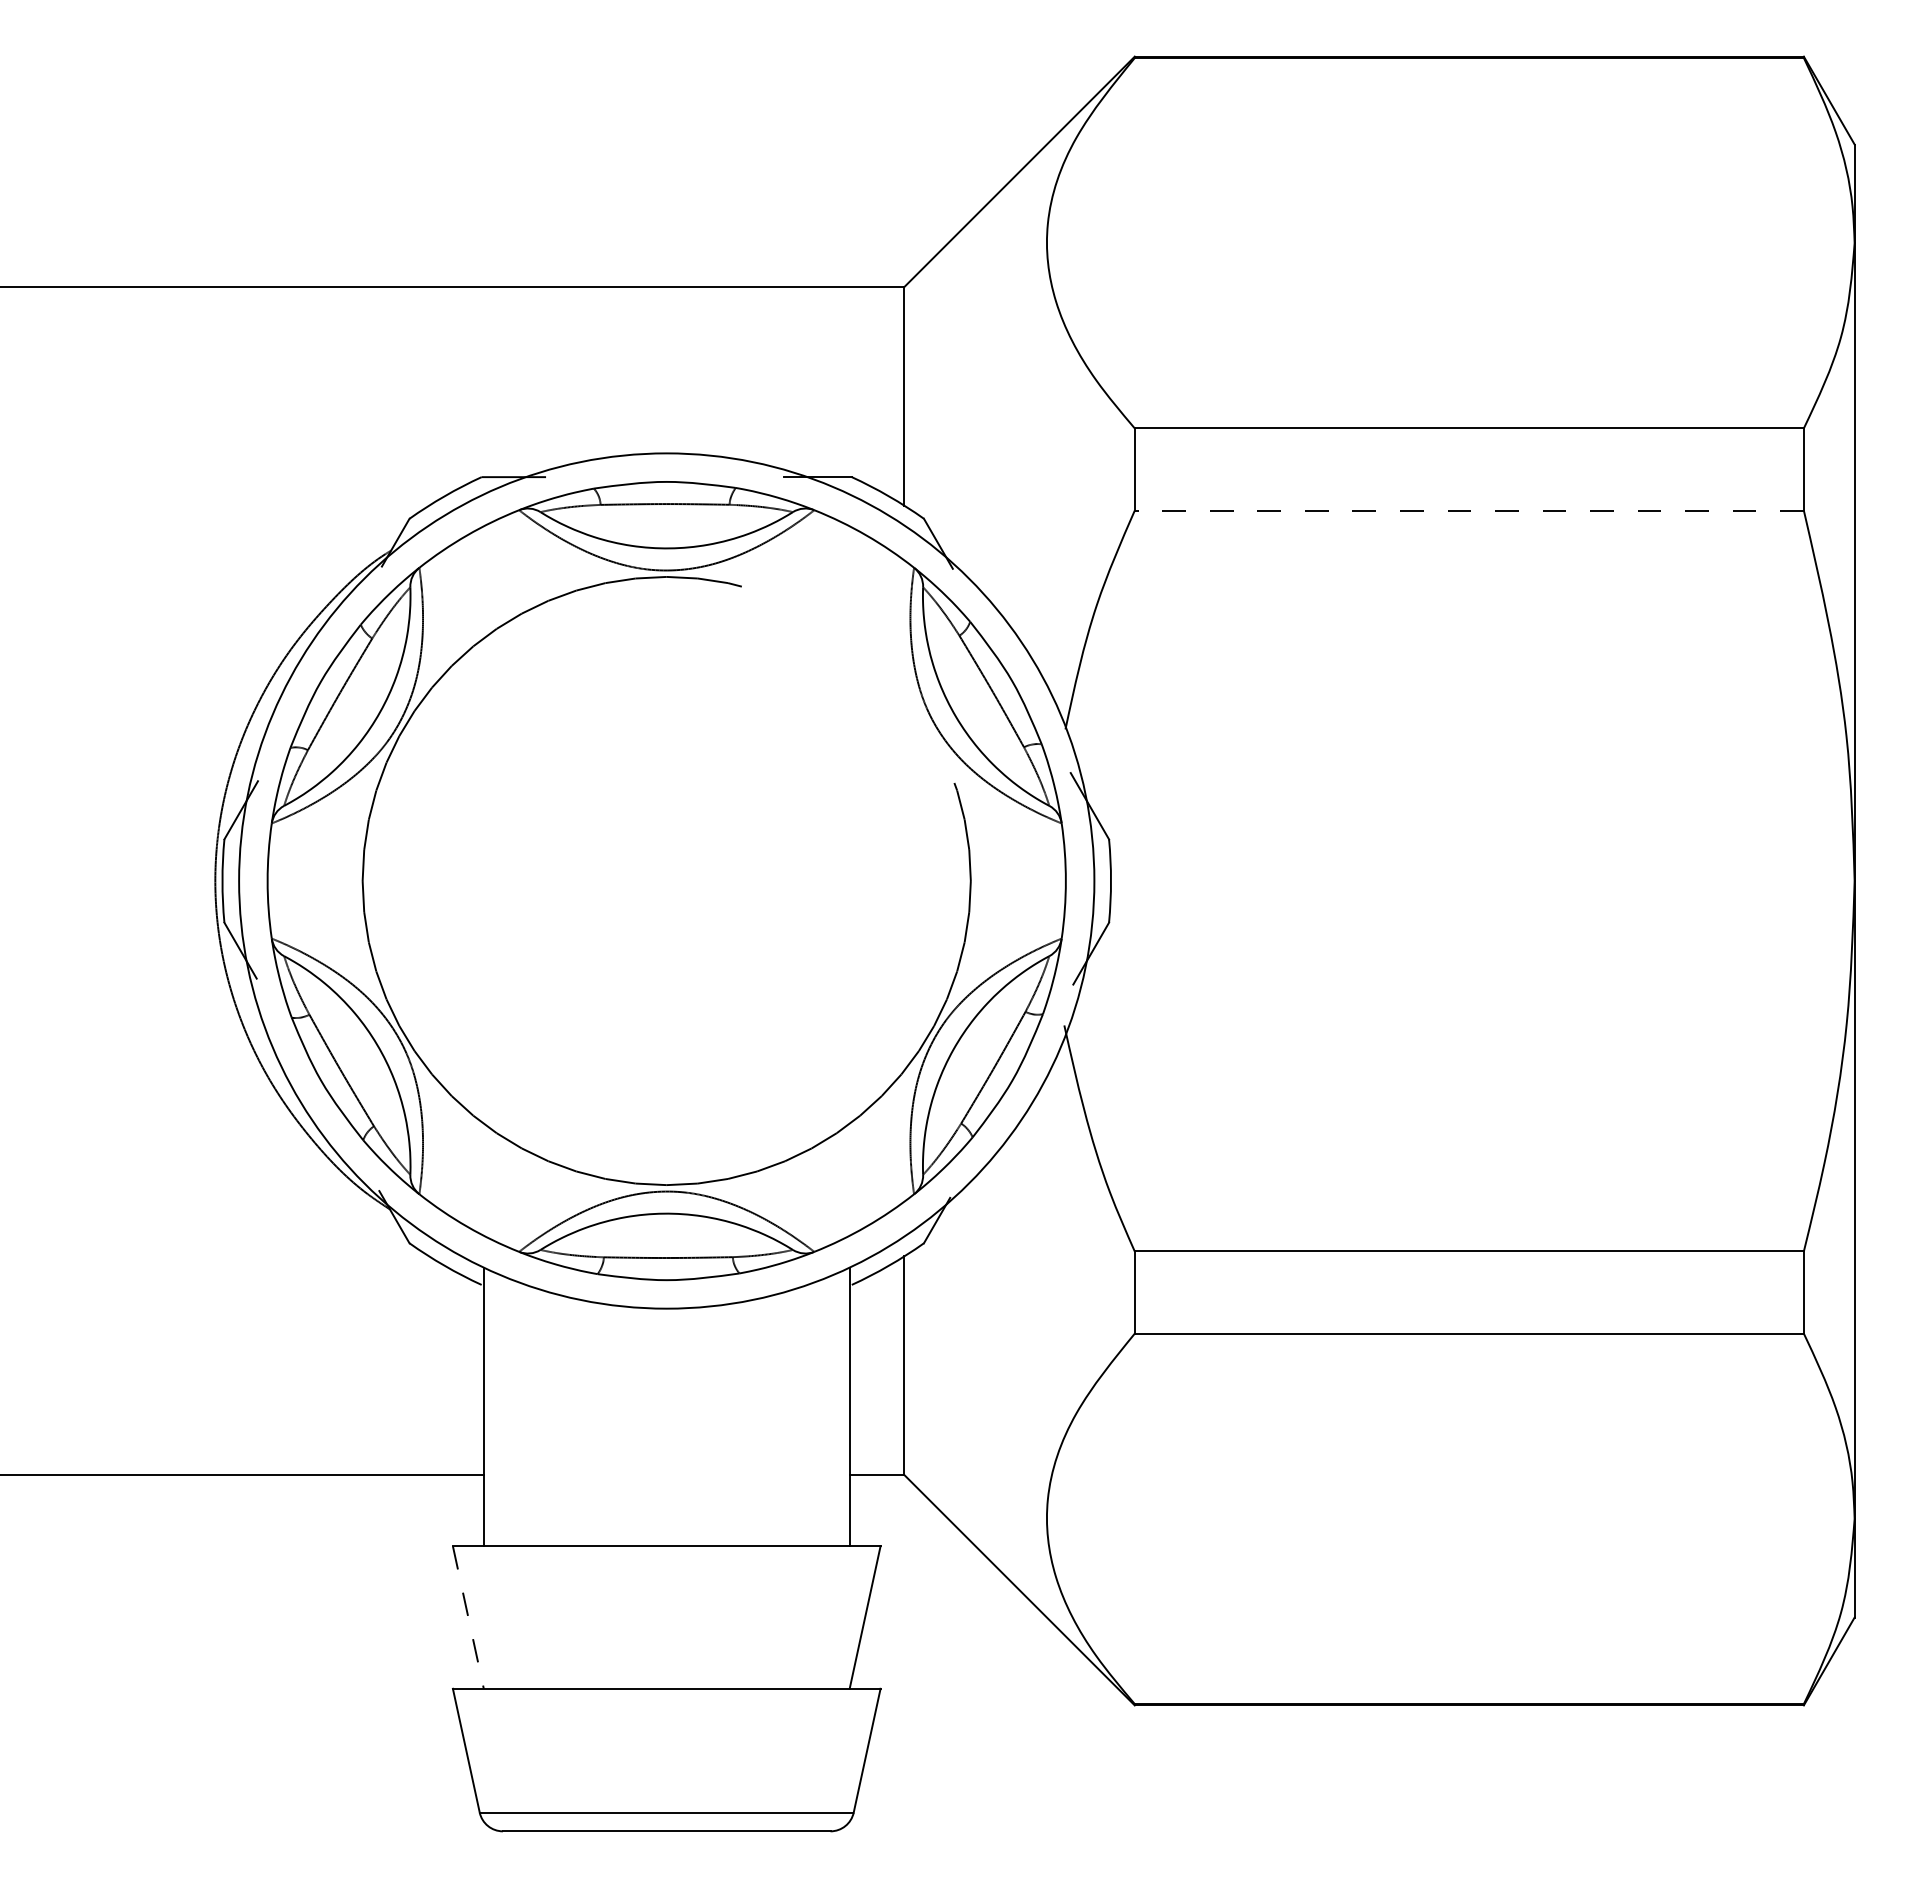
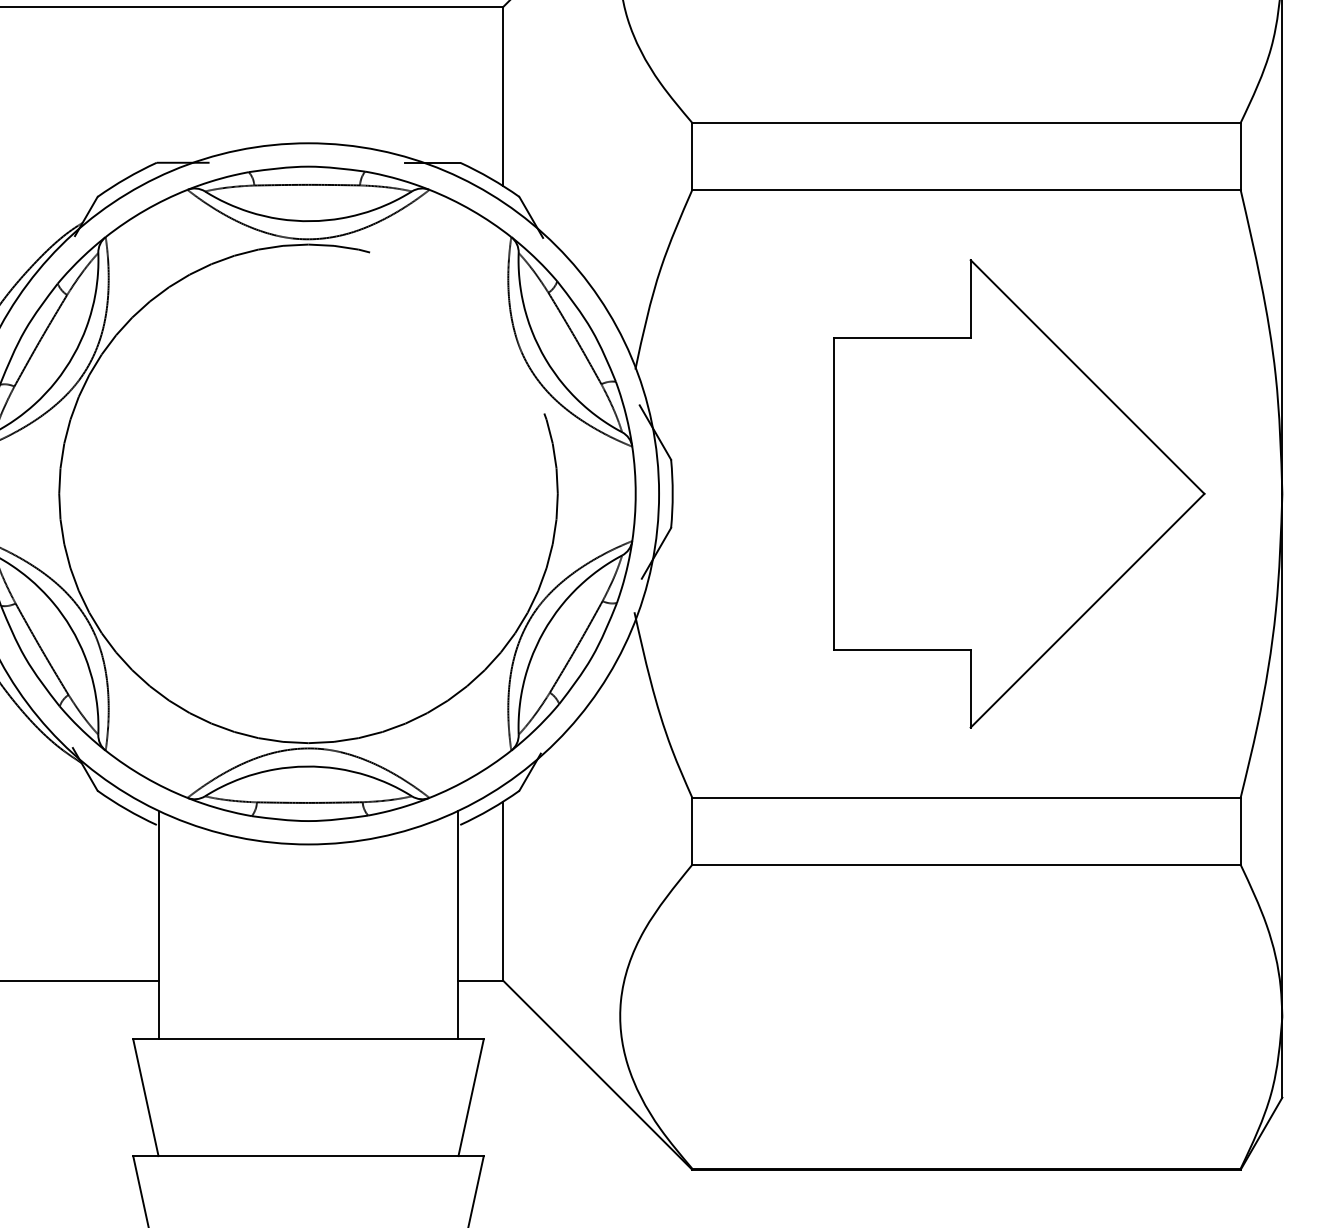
line: (1469, 510) -> (966, 190), dashed -> solid
part: (1533, 880) -> (1019, 493), added
line: (468, 1617) -> (145, 1097), dashed -> solid

